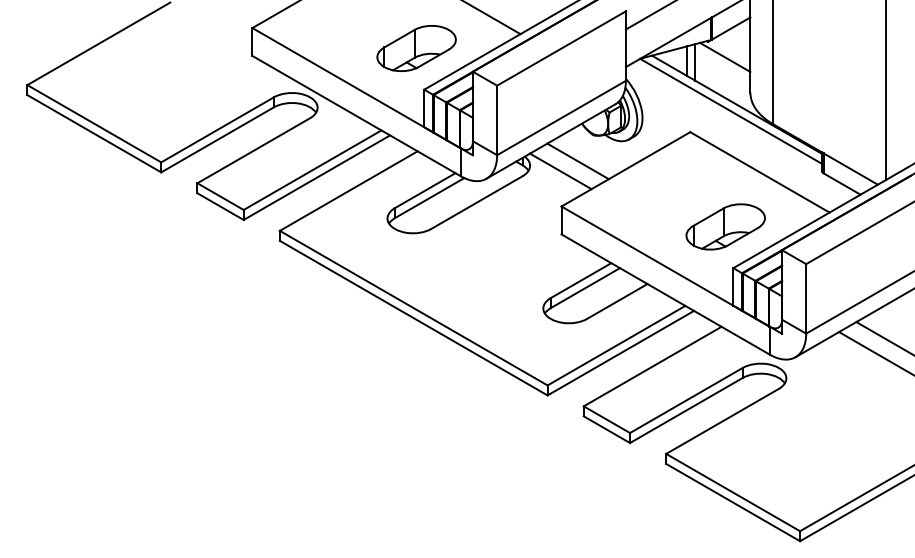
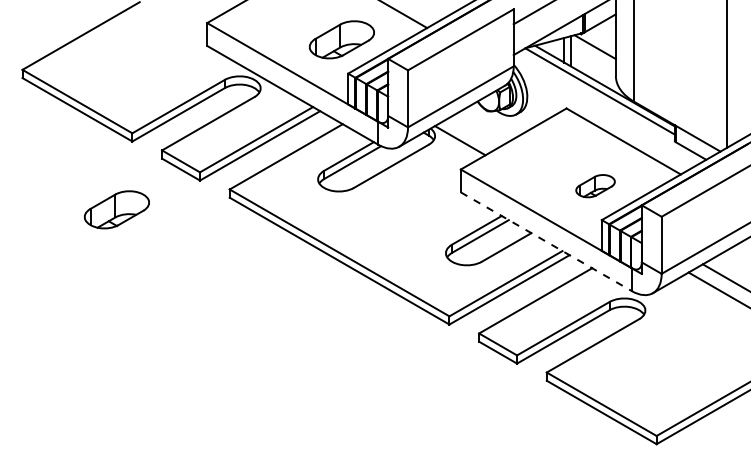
line: (578, 161) -> (474, 132), removed
part: (725, 225) -> (595, 185), size x0.6
part: (141, 255) -> (116, 209), added
line: (665, 294) -> (546, 241), solid -> dashed

